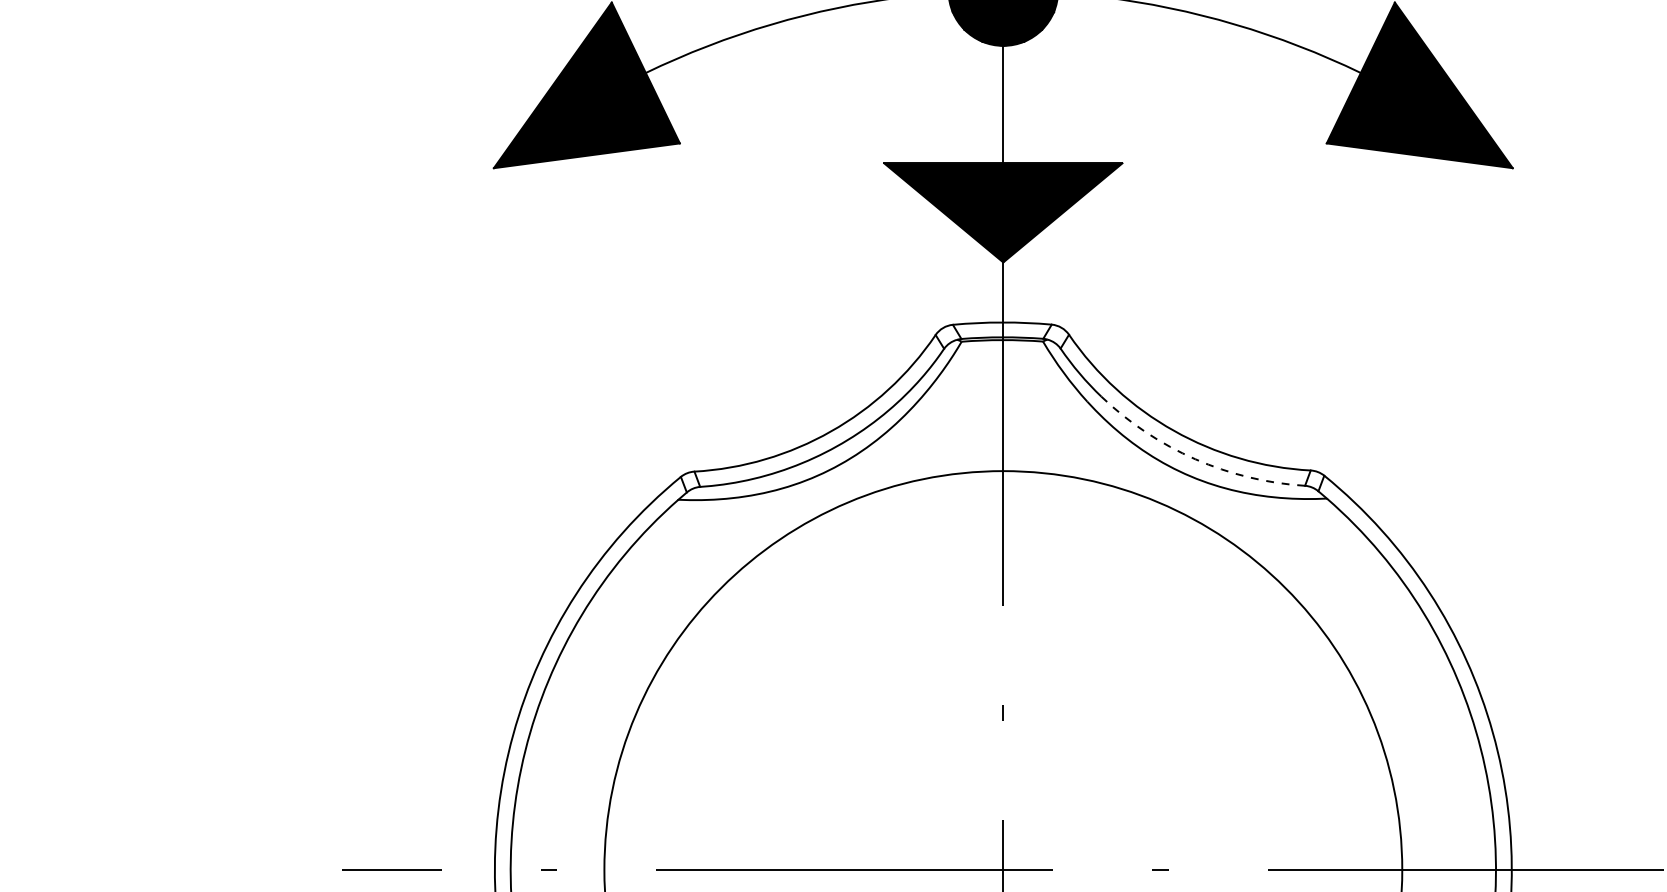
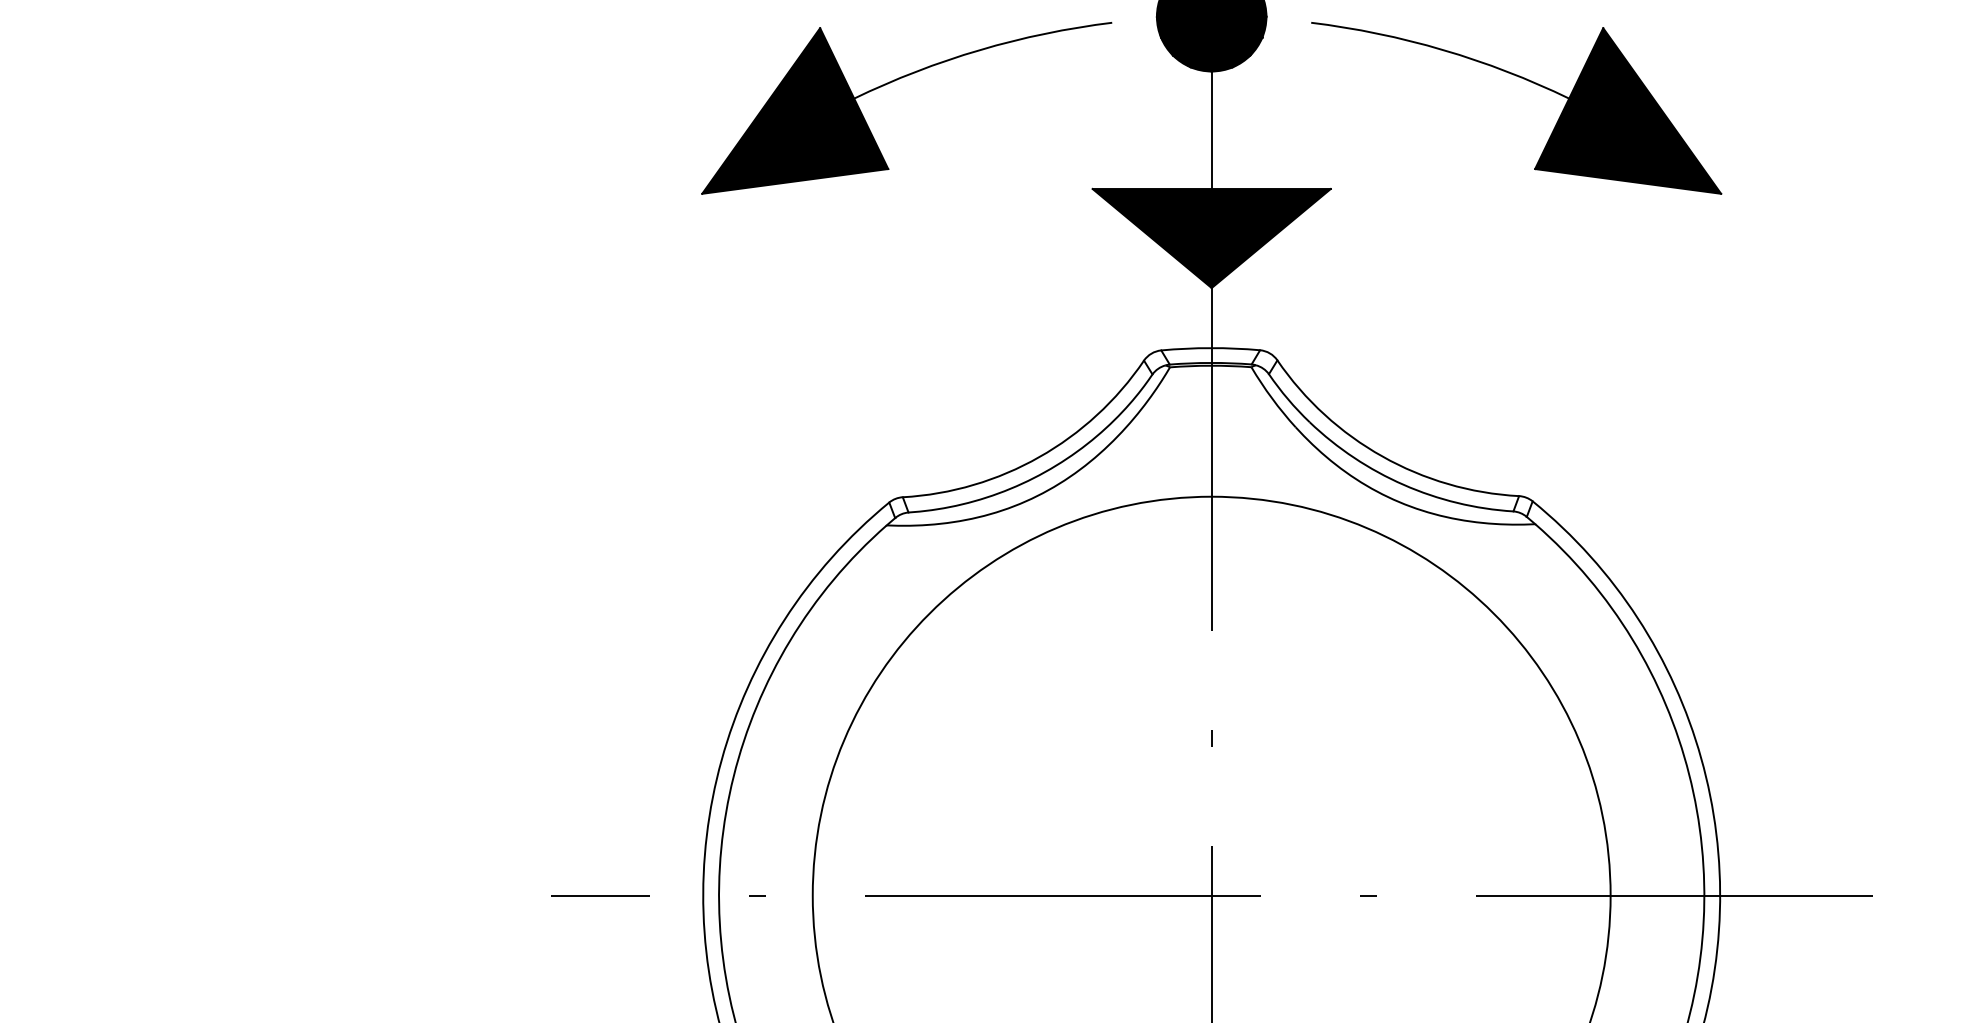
arc: (1195, 458) -> (1403, 484), dashed -> solid

